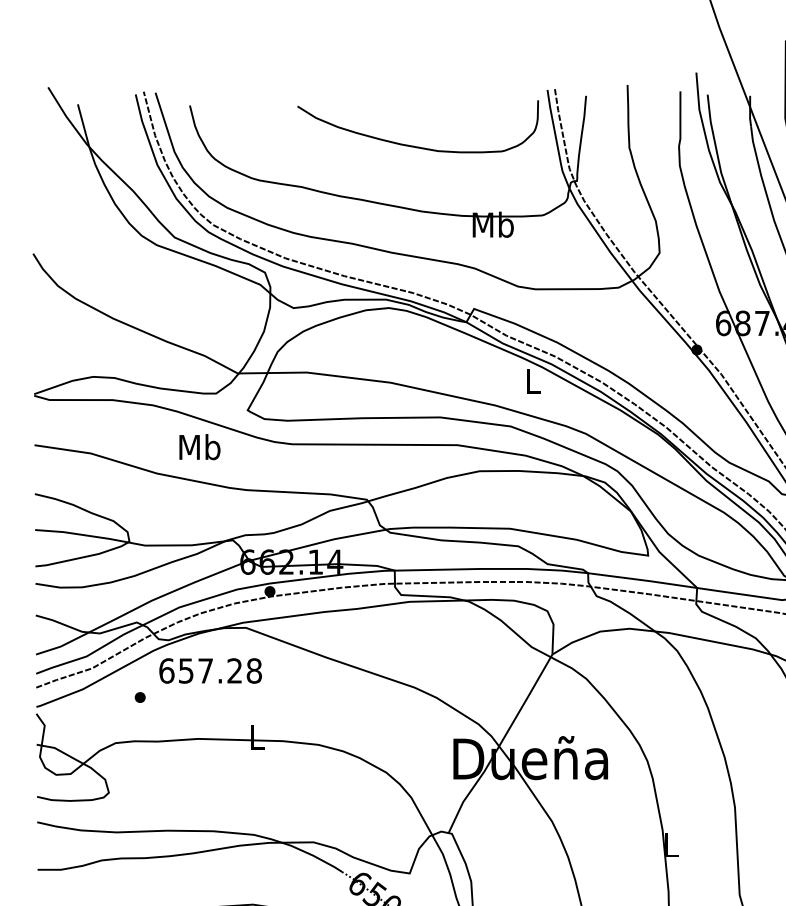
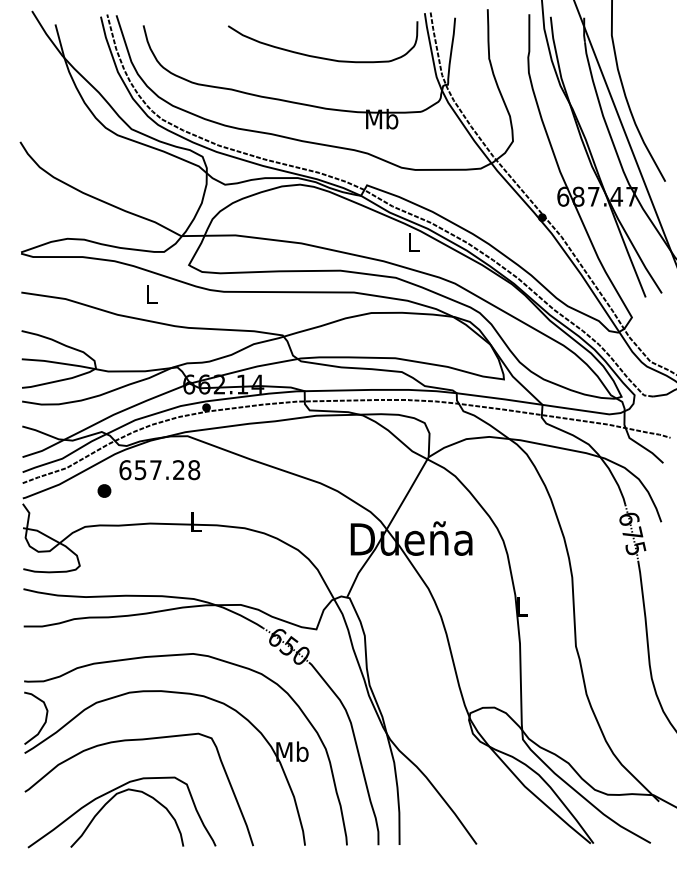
text: (200, 446) -> (151, 293), Mb -> L
part: (140, 696) -> (104, 490), size x1.6

